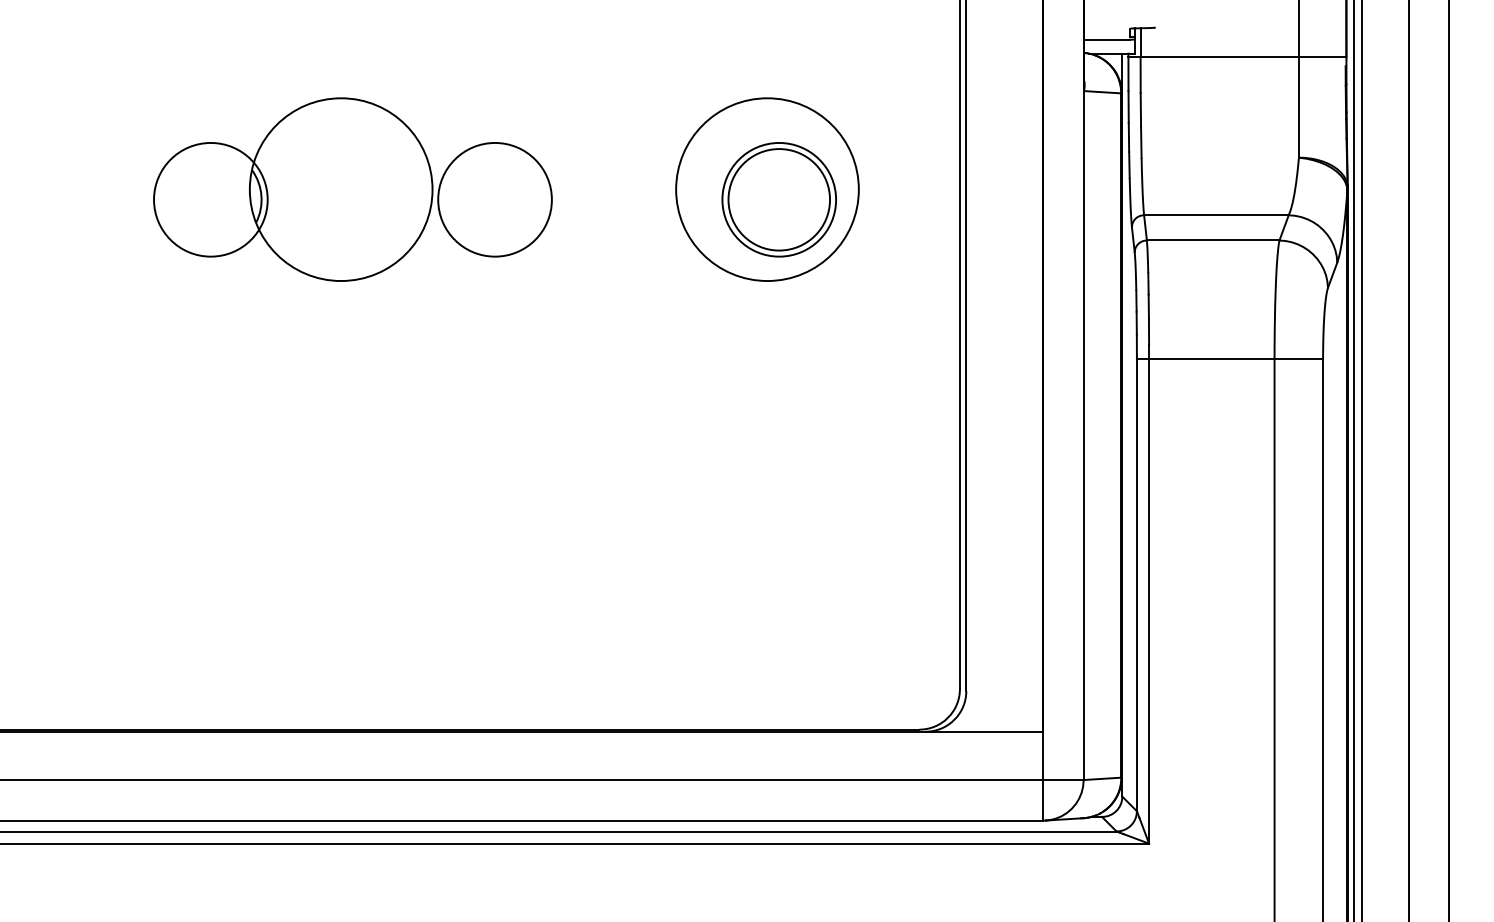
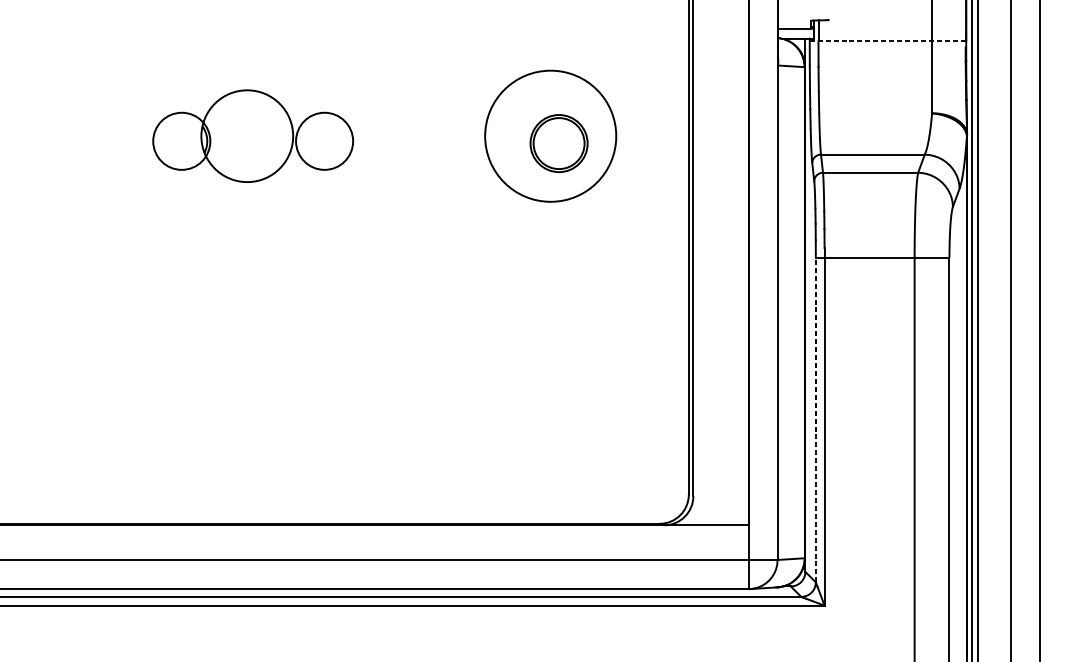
line: (1237, 57) -> (888, 41), solid -> dashed
part: (352, 189) -> (252, 136), size x0.7
part: (778, 199) -> (558, 143), size x0.7
line: (1136, 584) -> (815, 419), solid -> dashed

